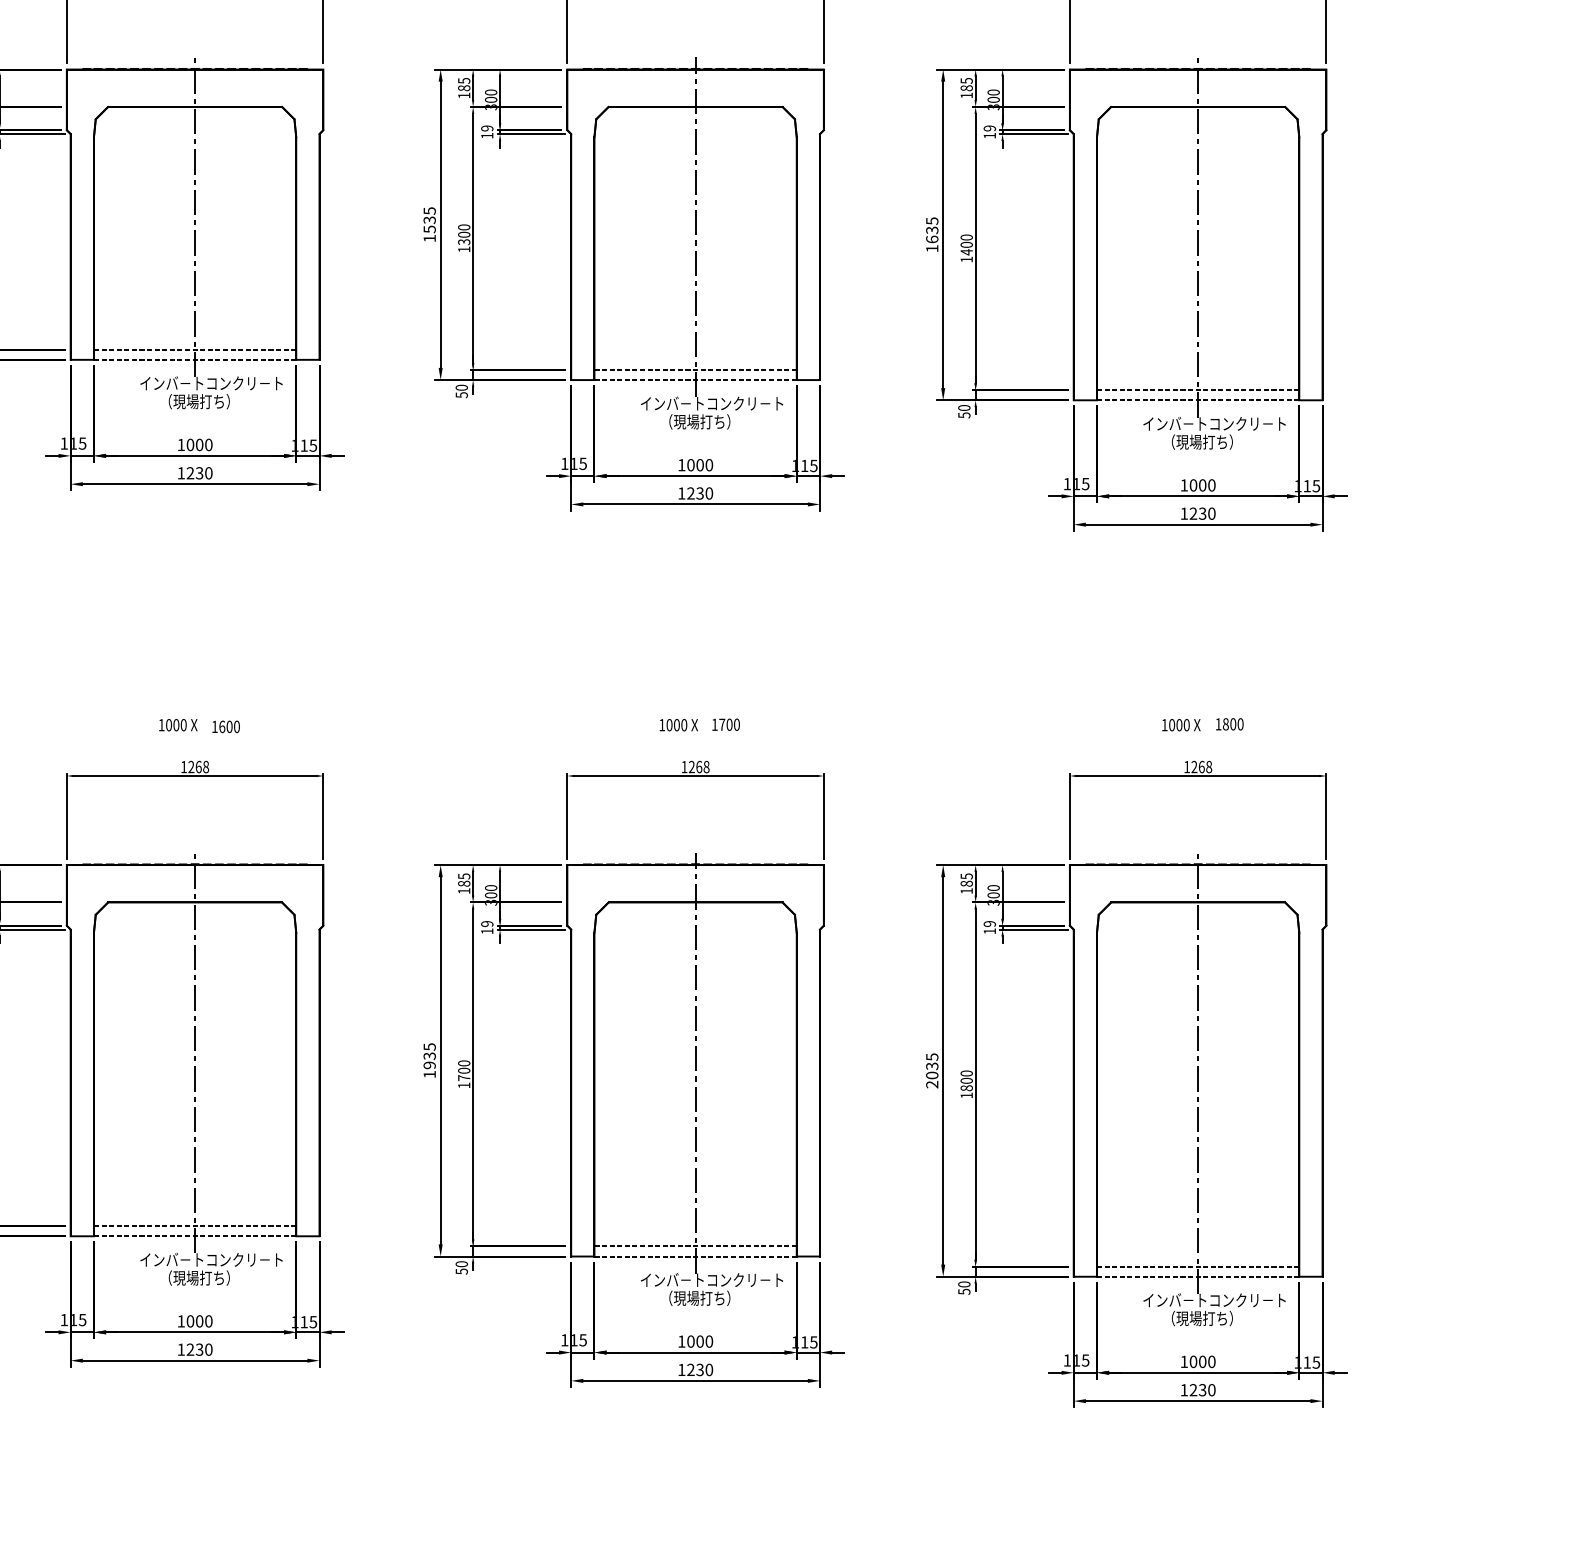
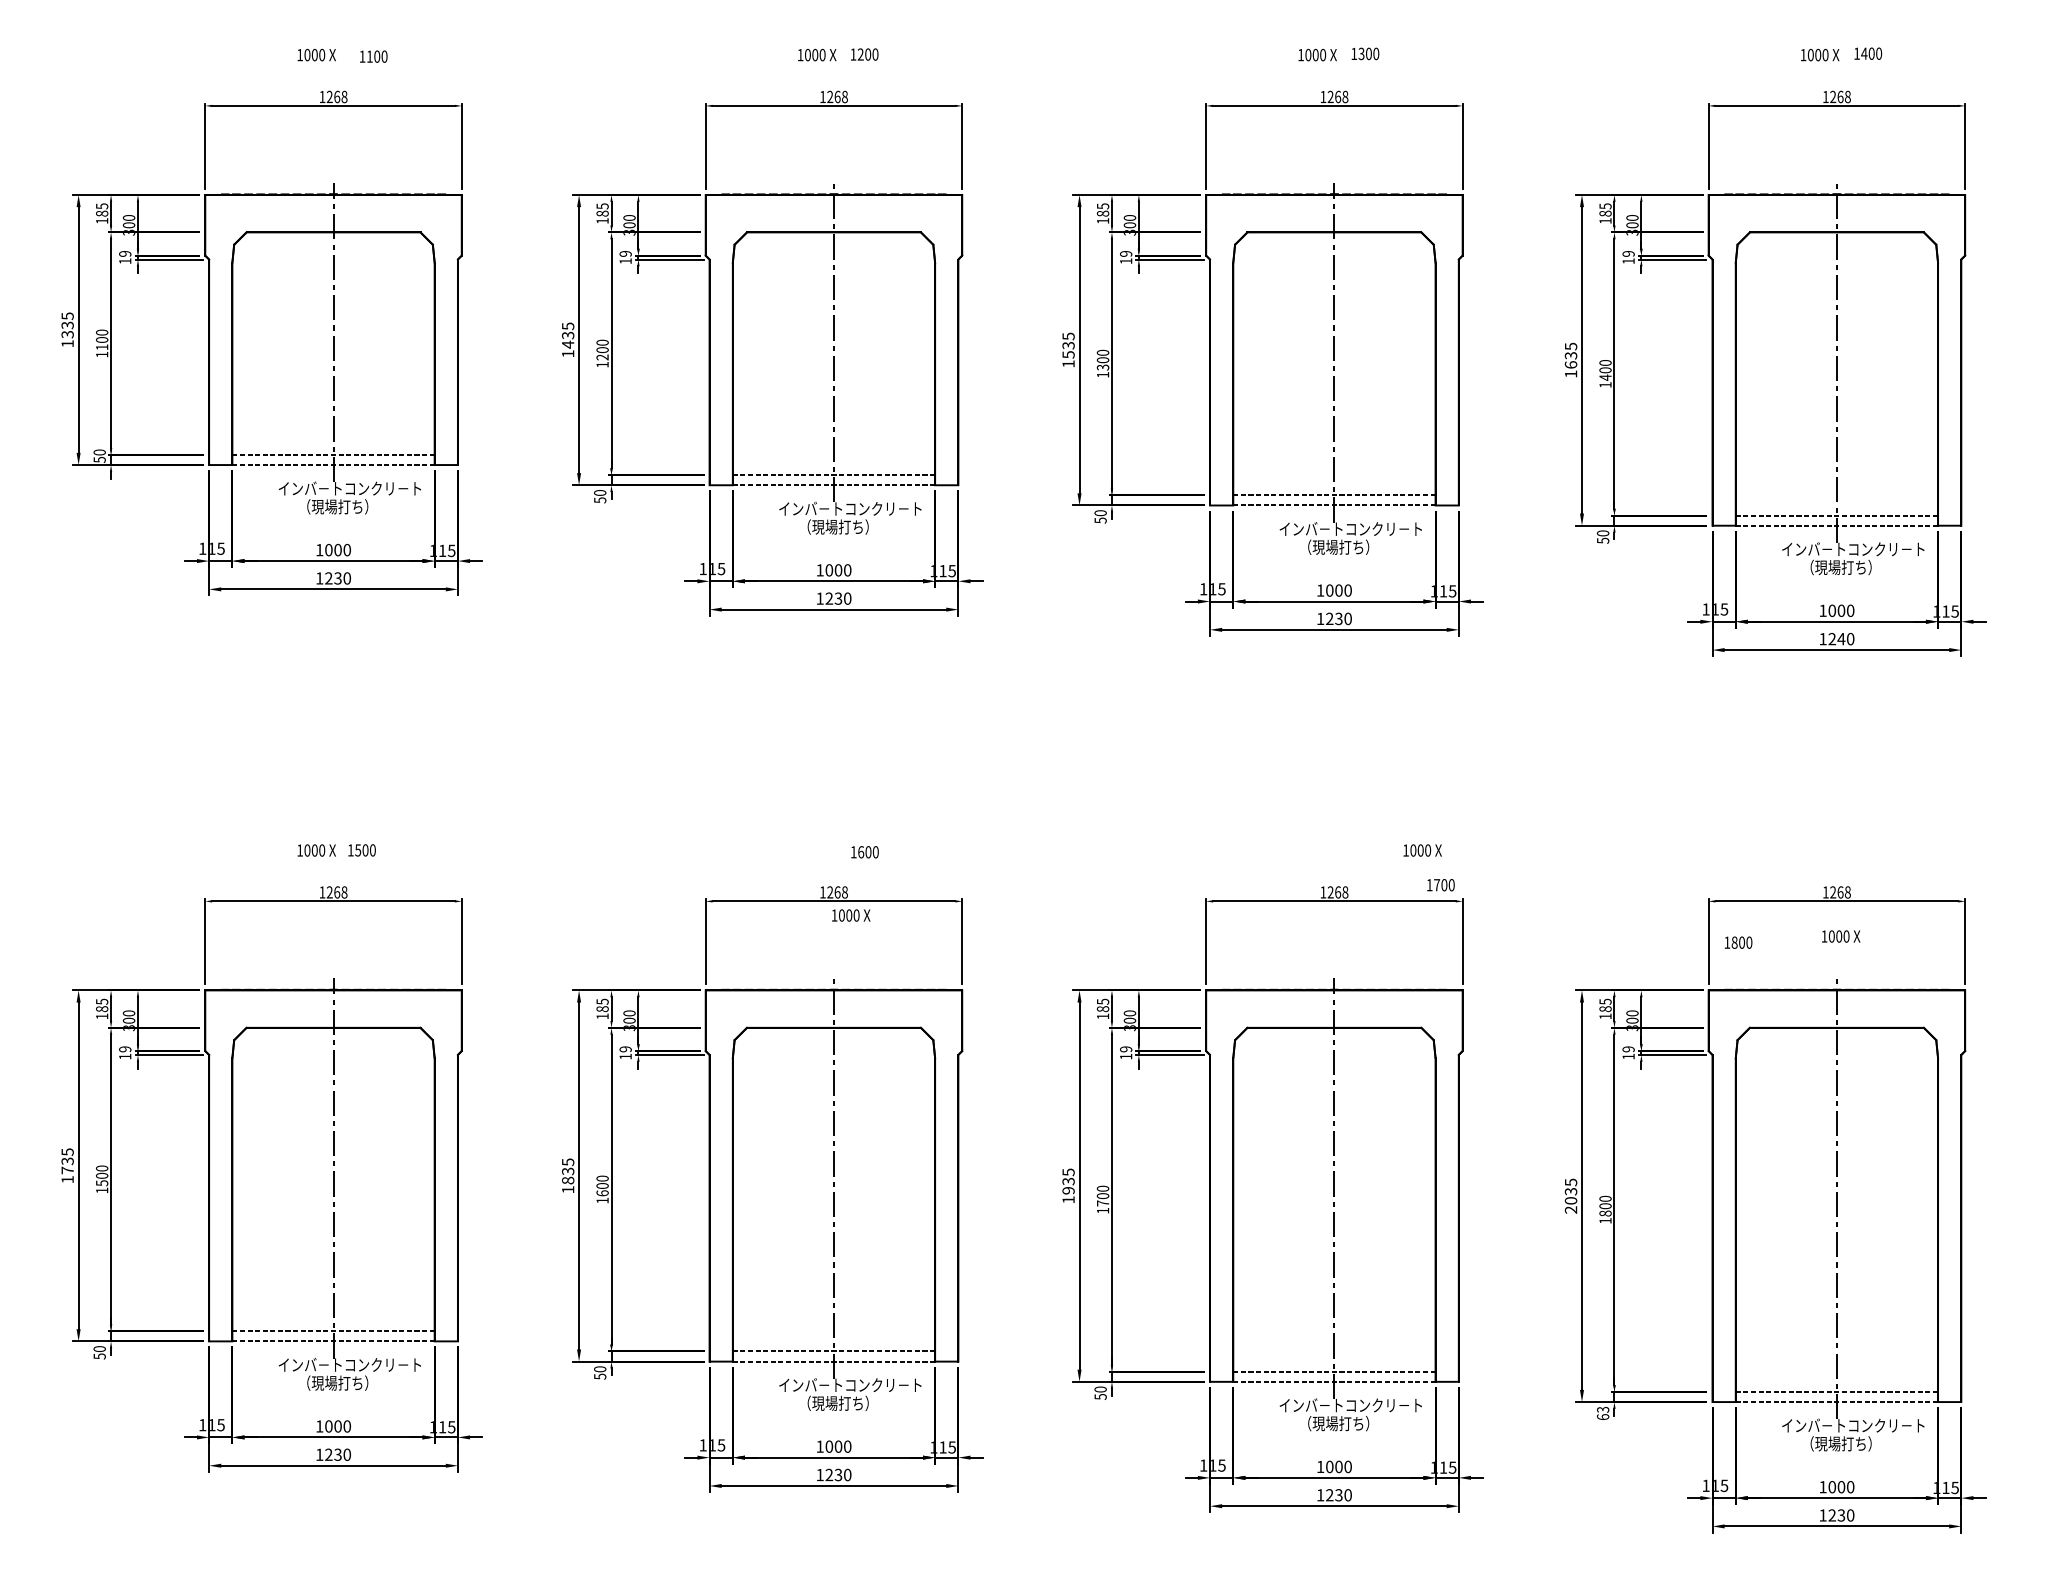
text: (1202, 513) -> (1841, 638), 1230 -> 1240
text: (1229, 724) -> (1738, 942), moved
text: (178, 725) -> (851, 915), moved
text: (678, 725) -> (1422, 850), moved
text: (725, 725) -> (1440, 885), moved
text: (1181, 725) -> (1841, 936), moved
text: (963, 1288) -> (1602, 1413), 50 -> 63

